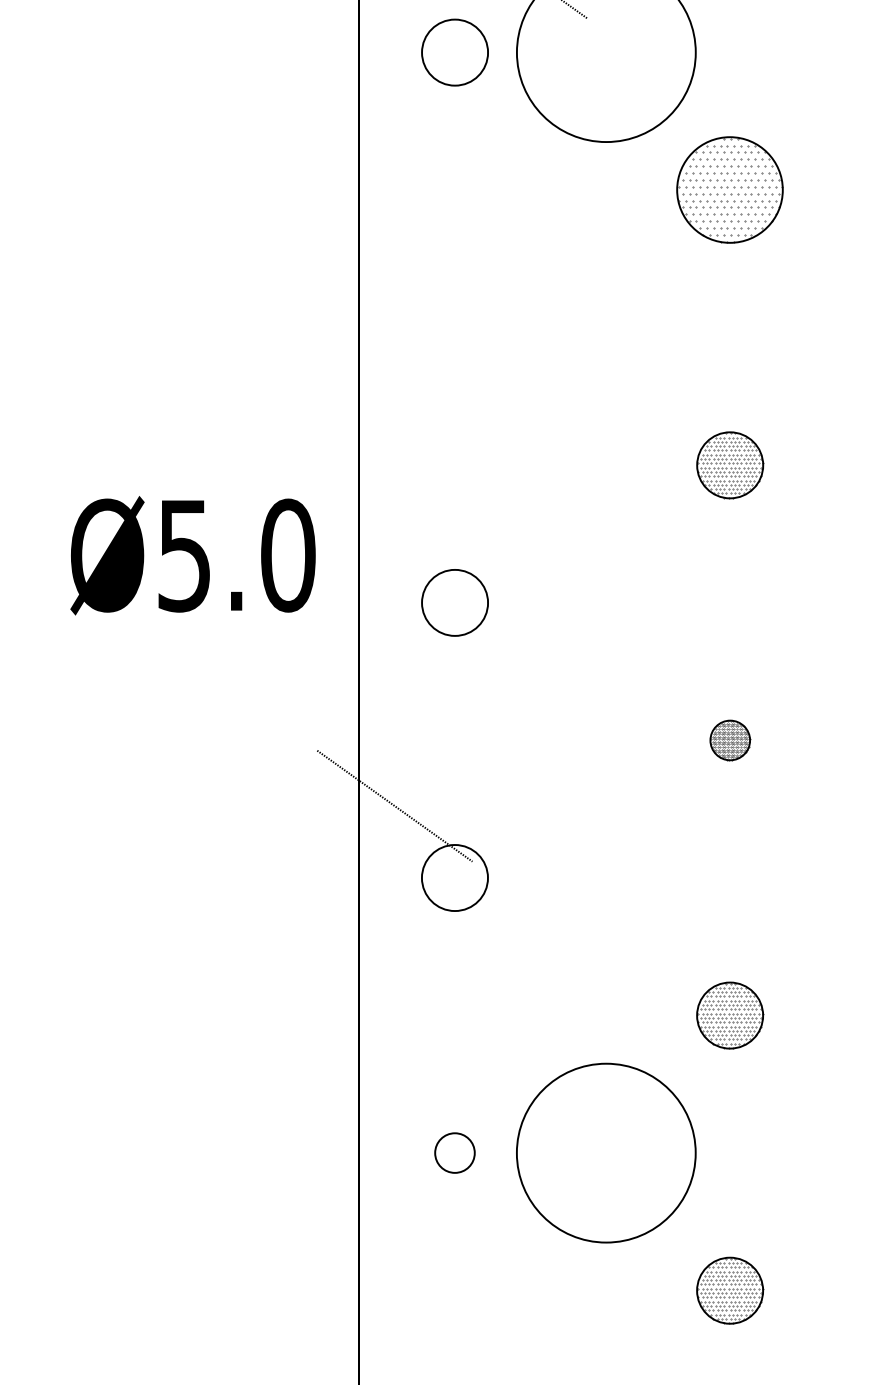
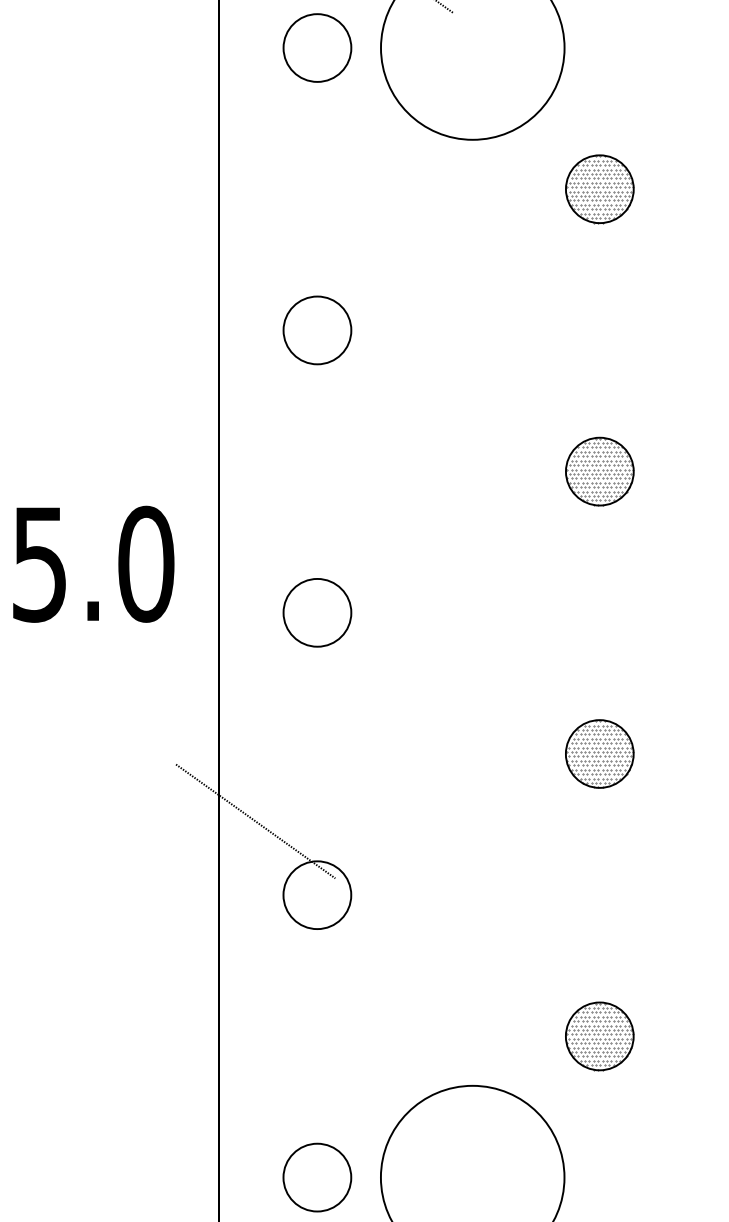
part: (730, 190) -> (600, 189), size x0.62
circle: (454, 327) -> (316, 330), added
part: (730, 740) -> (600, 754), size x1.67
circle: (454, 1152) -> (316, 1176), size x1.67

